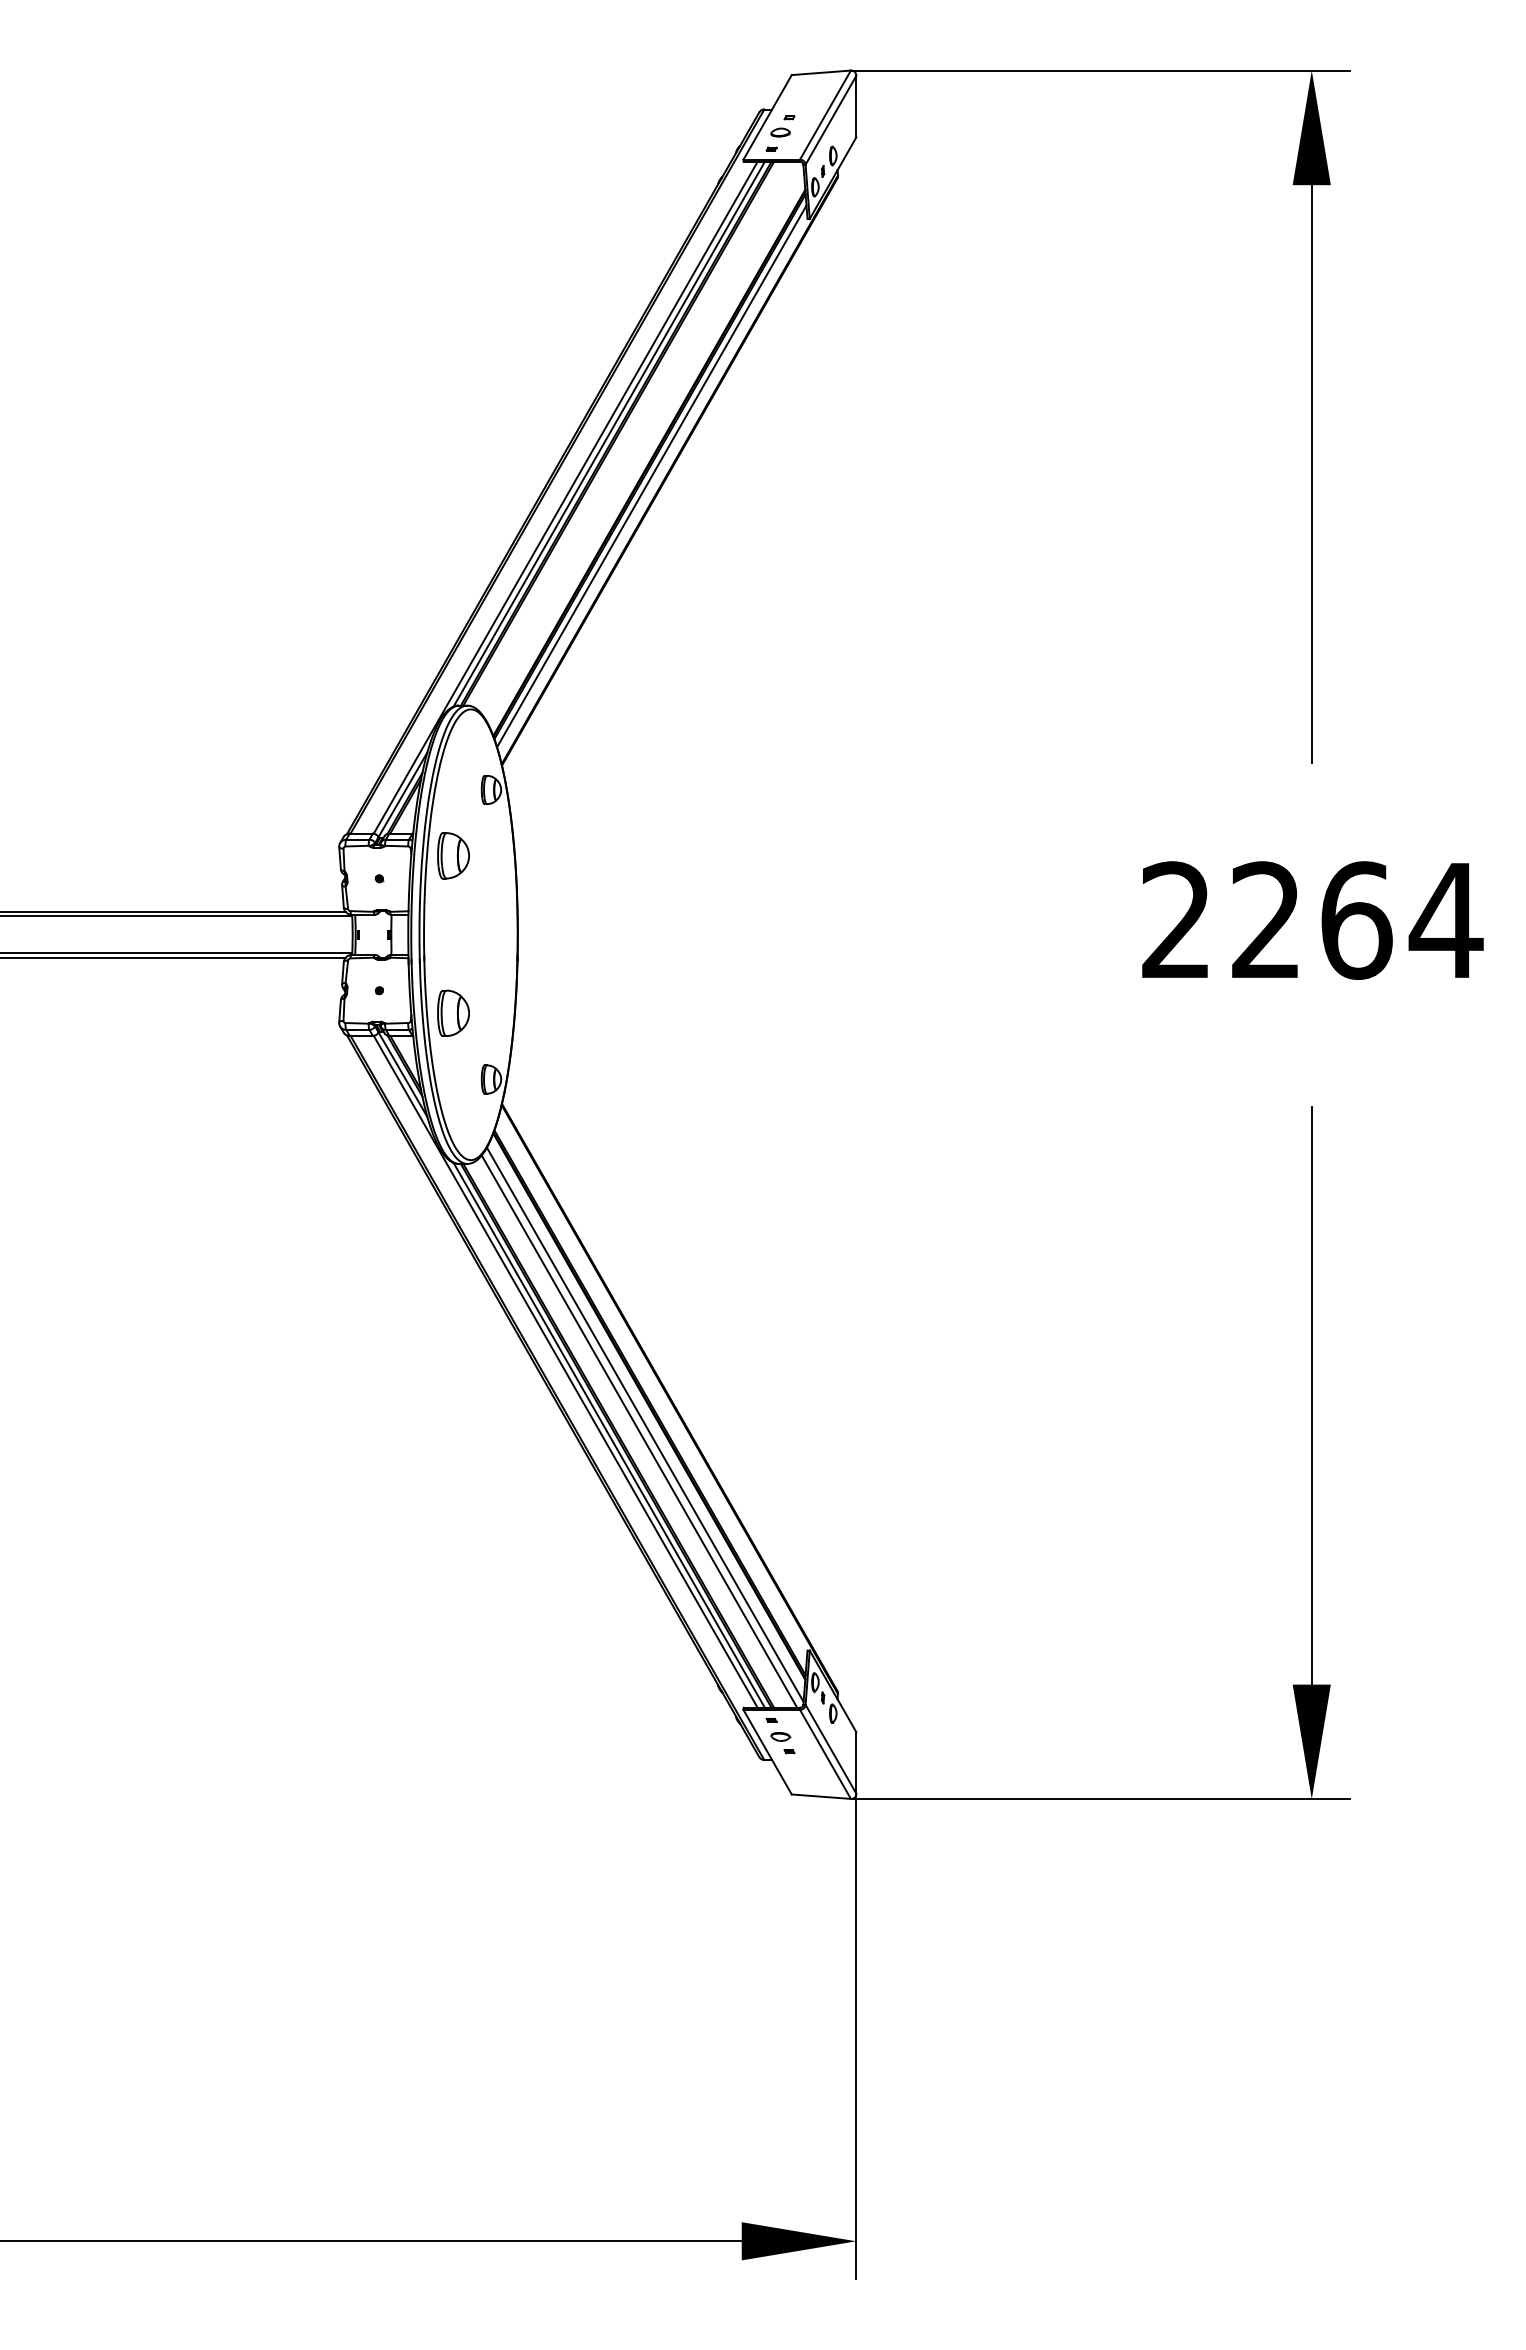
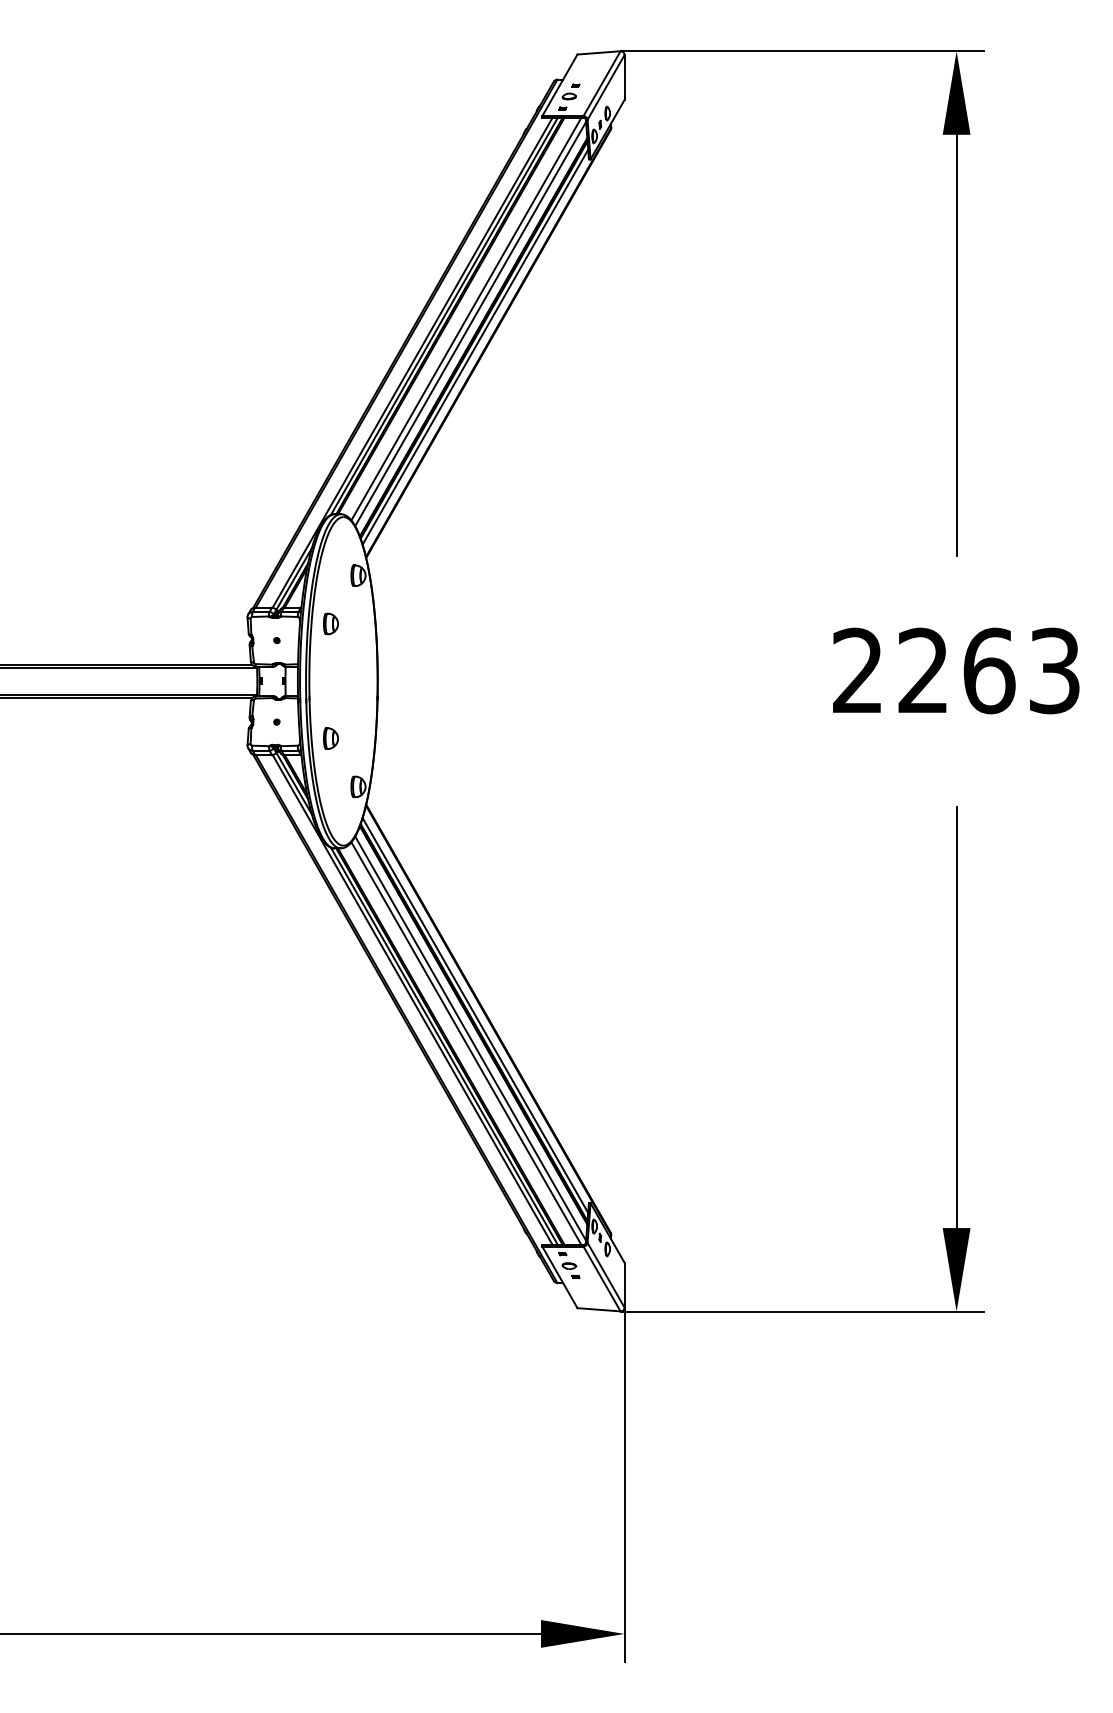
line: (639, 437) -> (466, 318), added
line: (644, 444) -> (470, 323), added
part: (453, 856) -> (330, 624), size x0.62
text: (1445, 920) -> (1054, 670), 2264 -> 2263
part: (453, 1013) -> (330, 738), size x0.62
line: (651, 1392) -> (475, 1015), added

